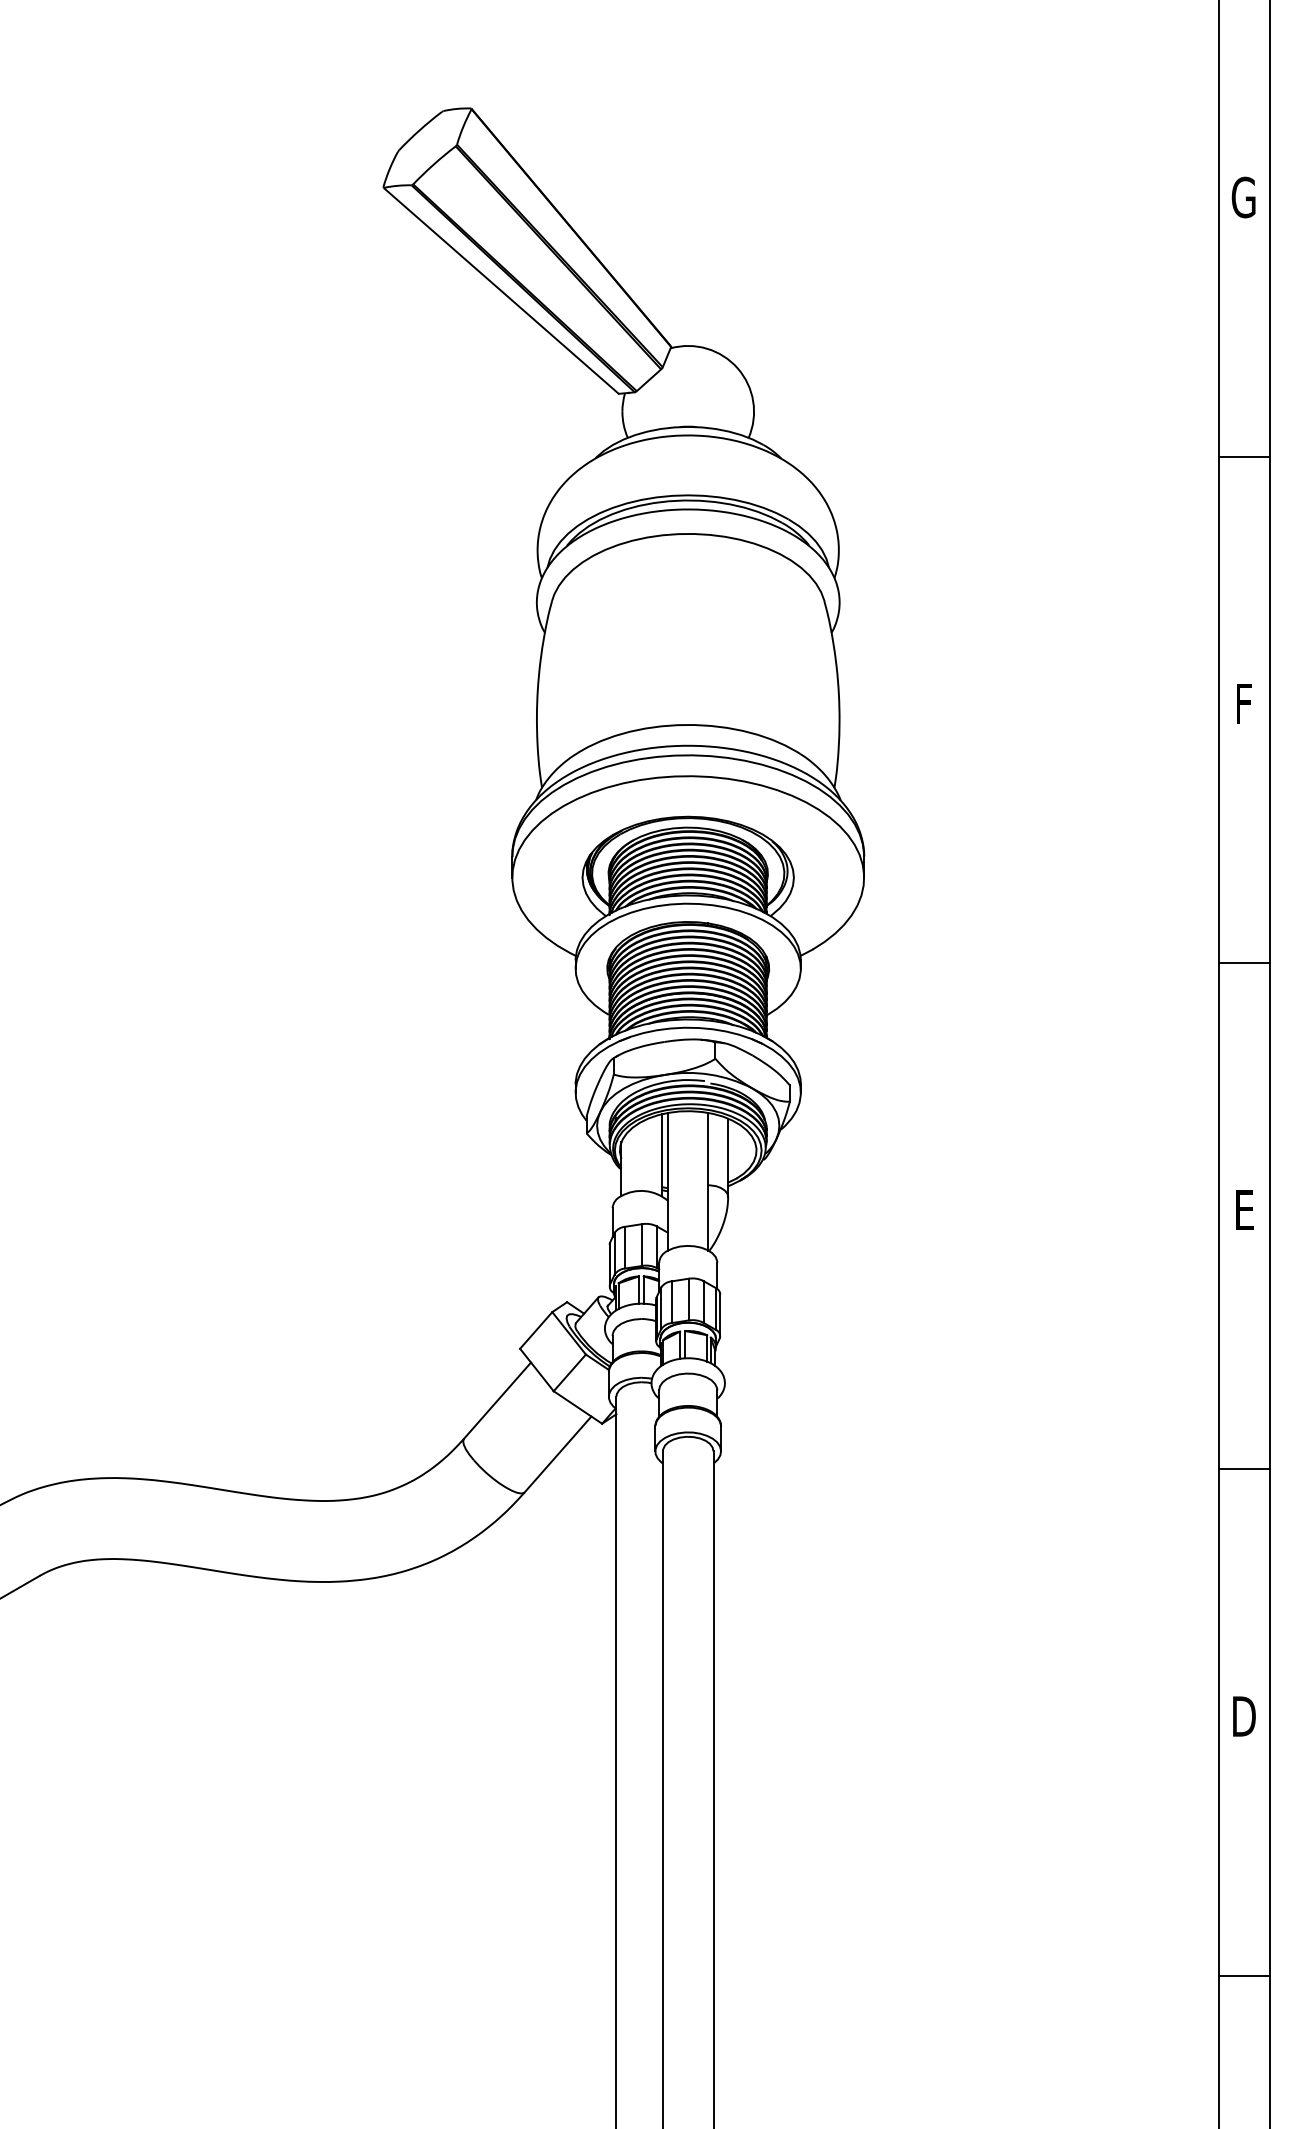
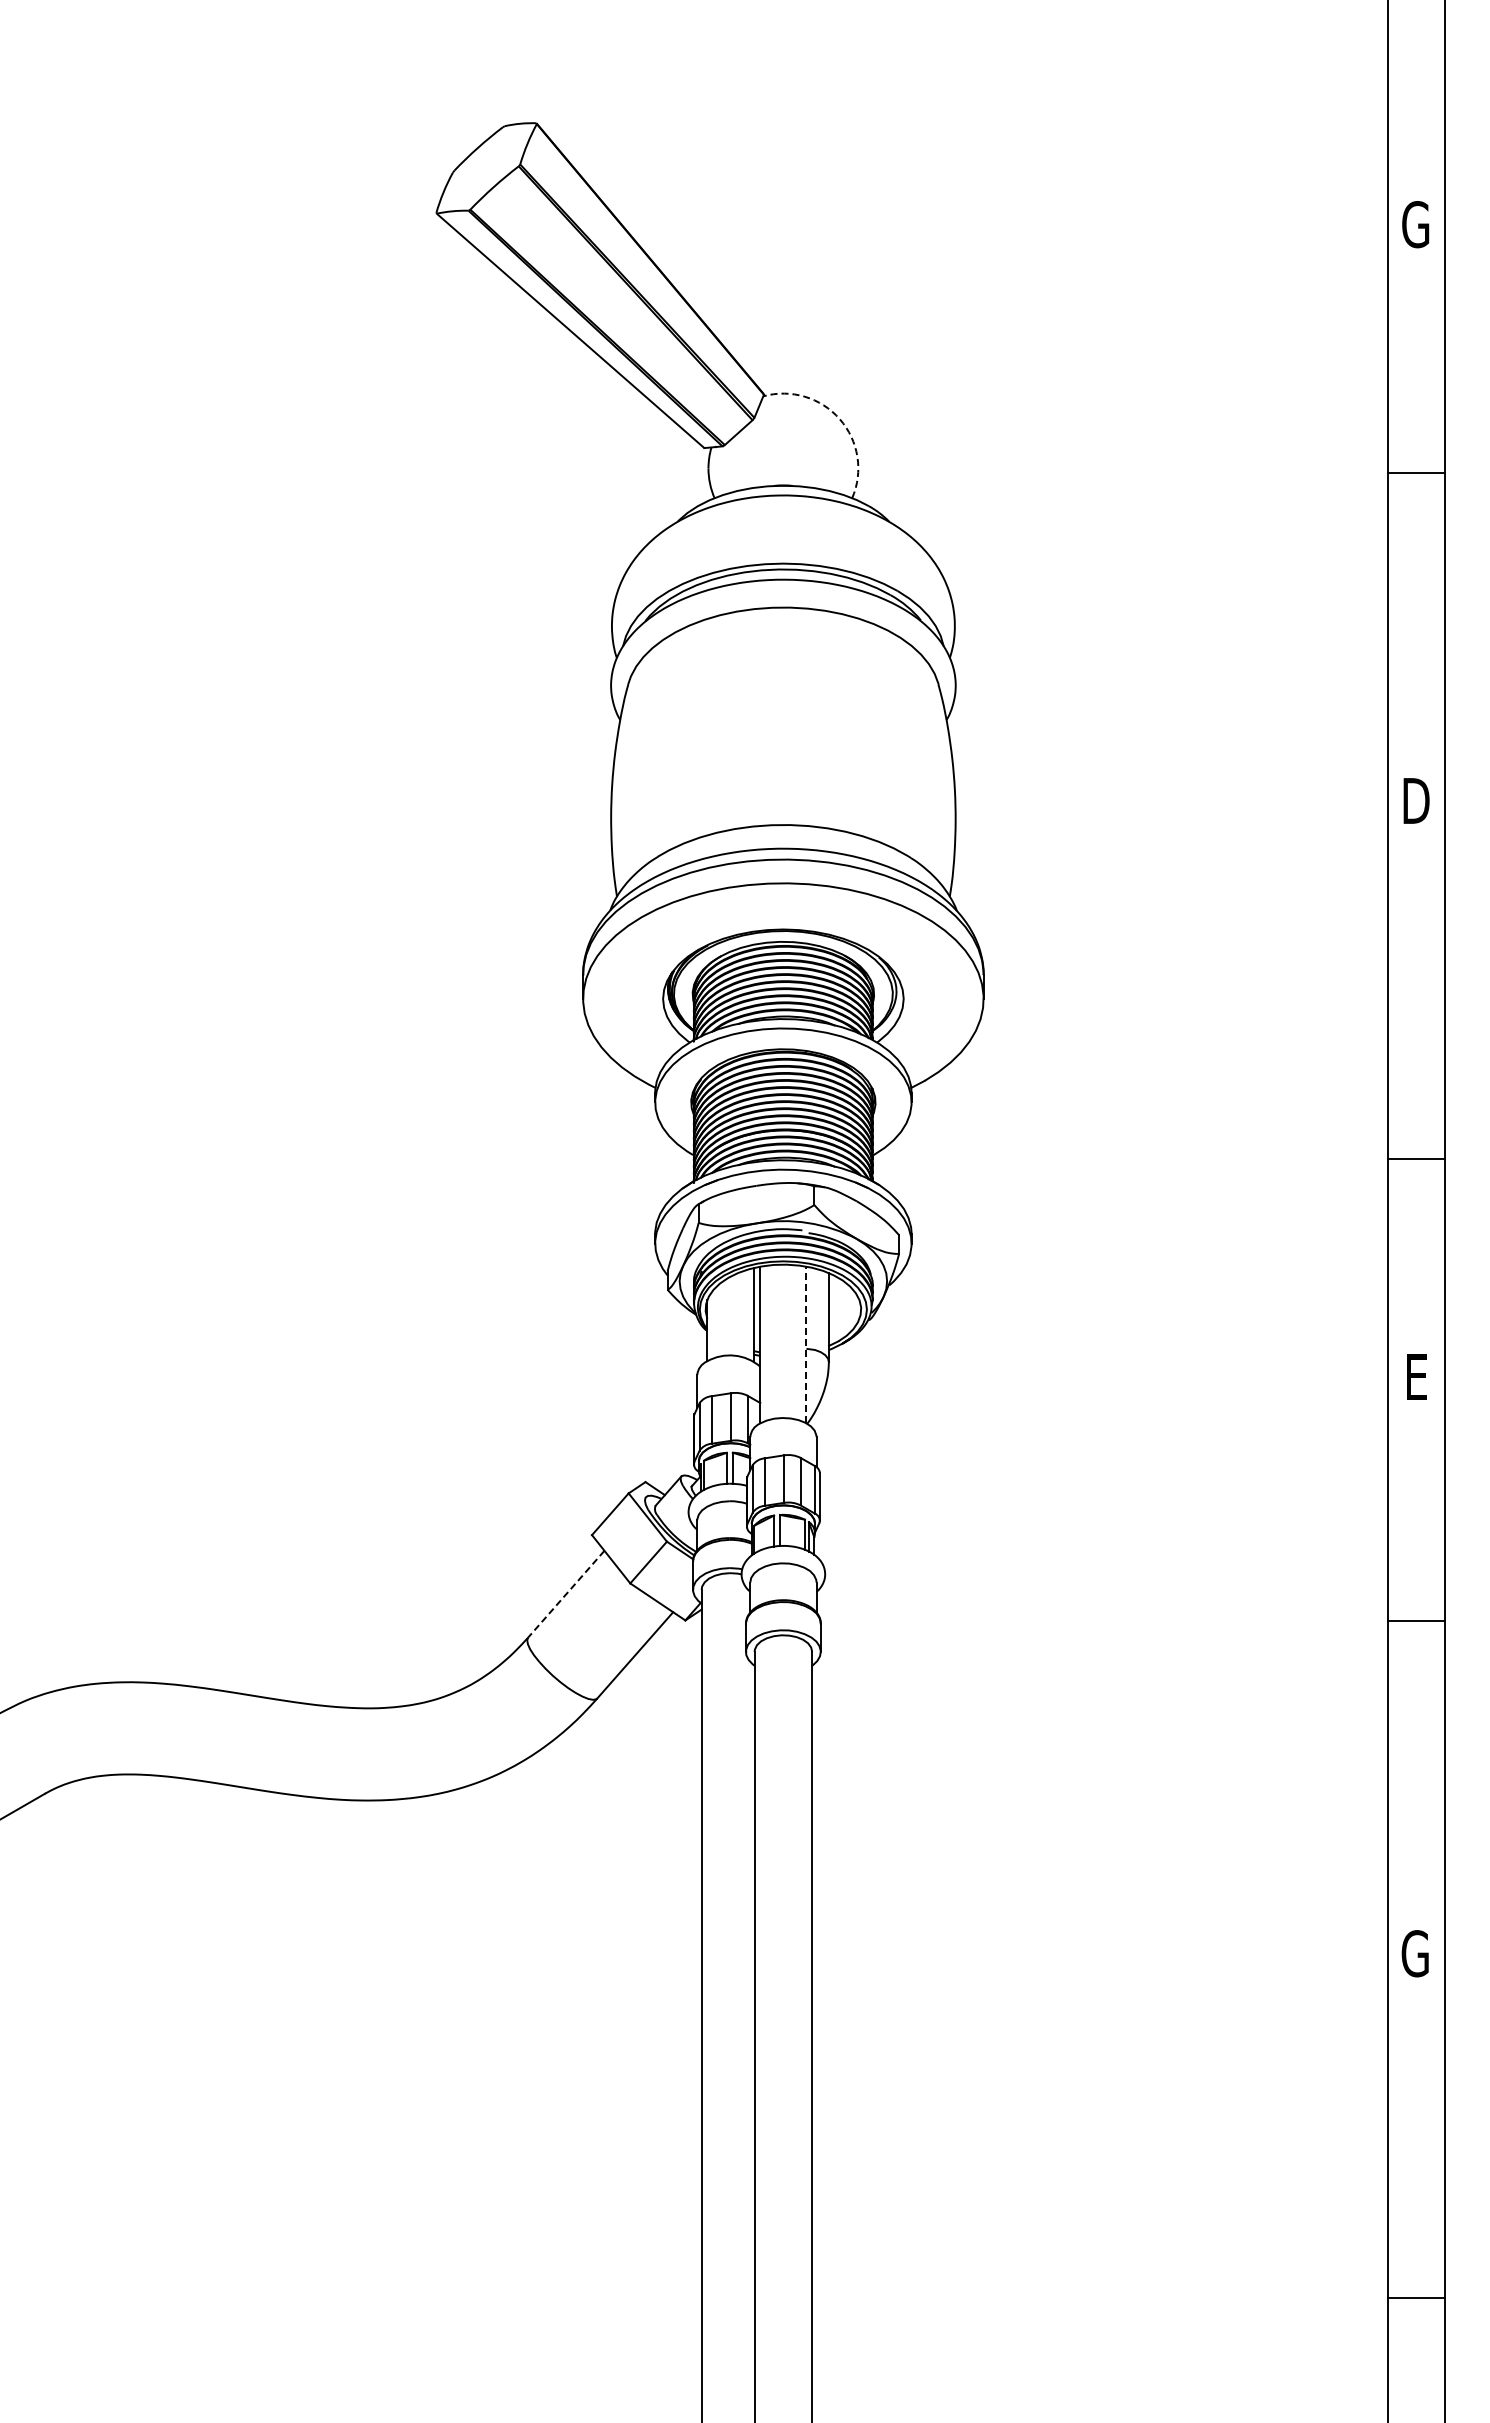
arc: (737, 368) -> (839, 419), solid -> dashed
line: (1244, 456) -> (1416, 473), moved
text: (1244, 703) -> (1416, 800), F -> D
line: (1244, 962) -> (1416, 1158), moved
line: (708, 1181) -> (806, 1344), solid -> dashed
line: (497, 1400) -> (566, 1594), solid -> dashed
line: (1244, 1469) -> (1416, 1621), moved
text: (1243, 1716) -> (1415, 1953), D -> G
line: (1244, 1975) -> (1416, 2297), moved

